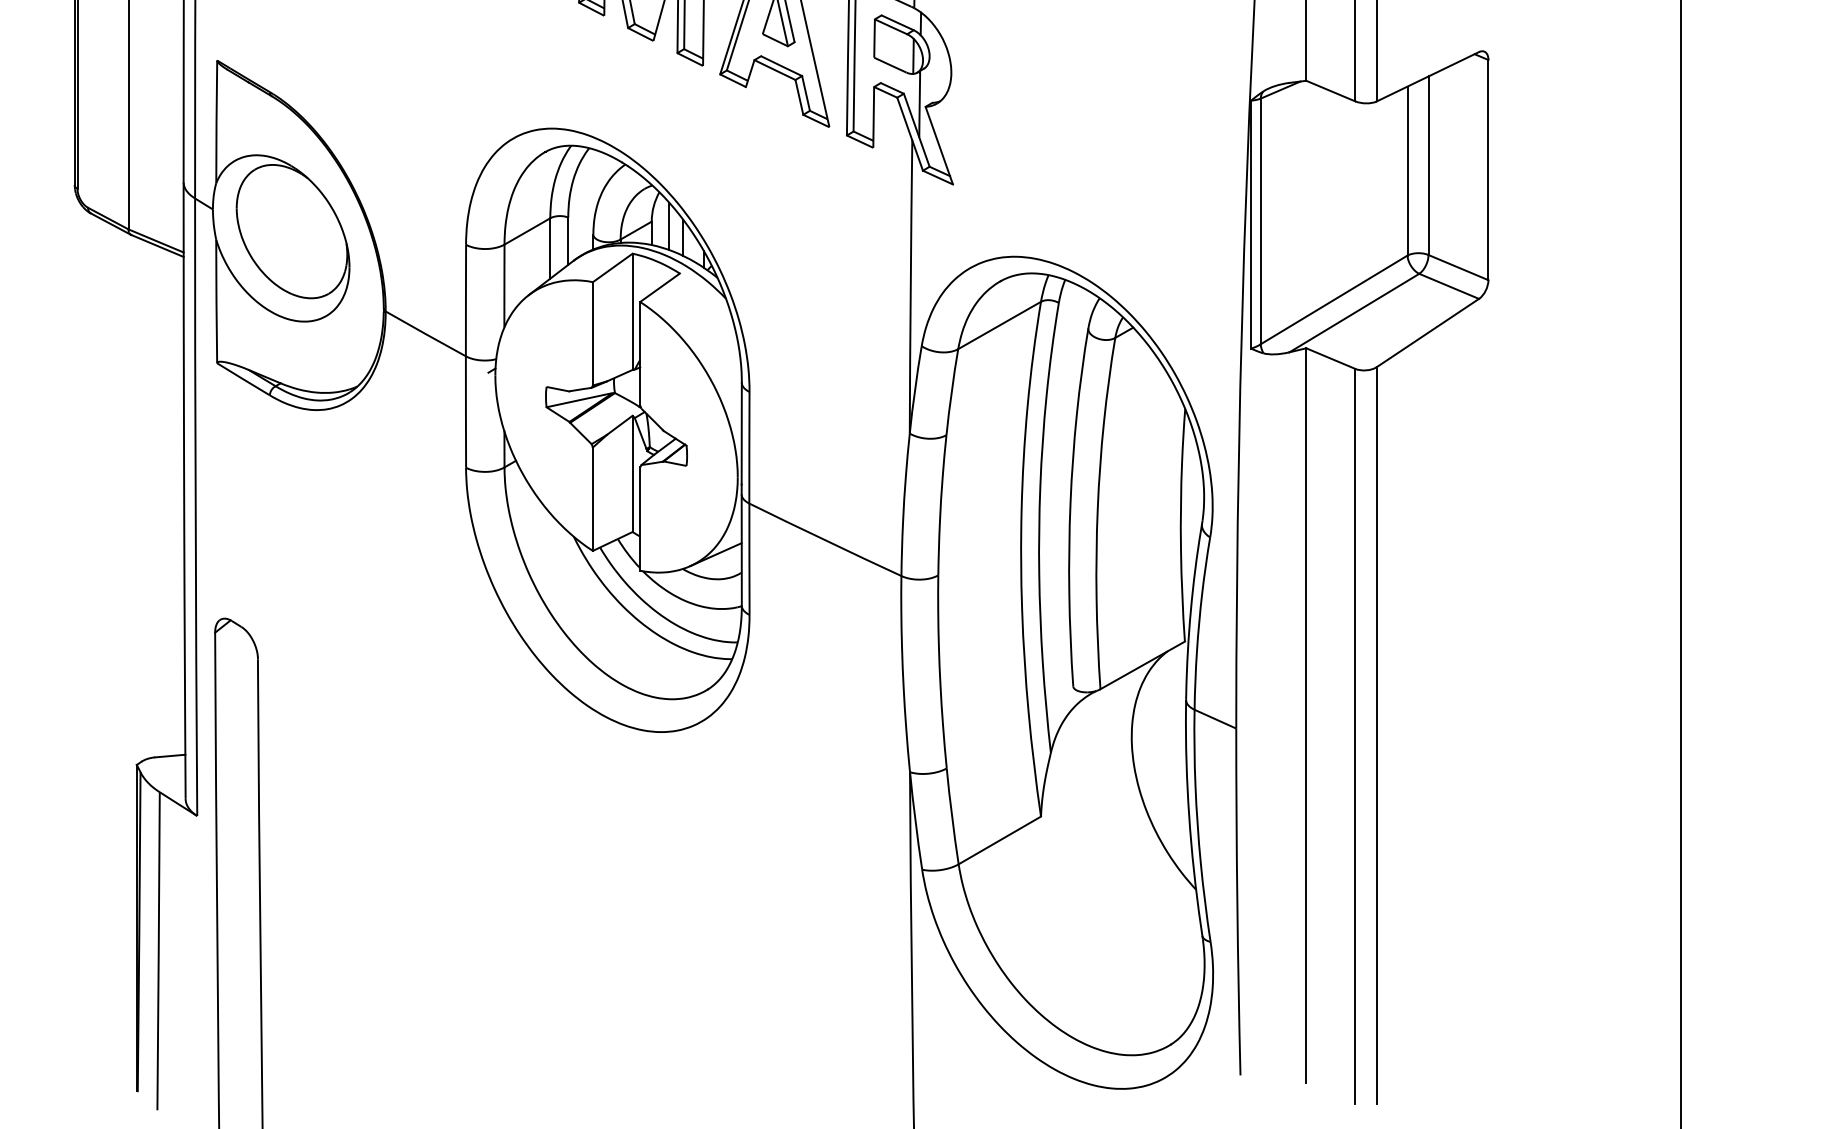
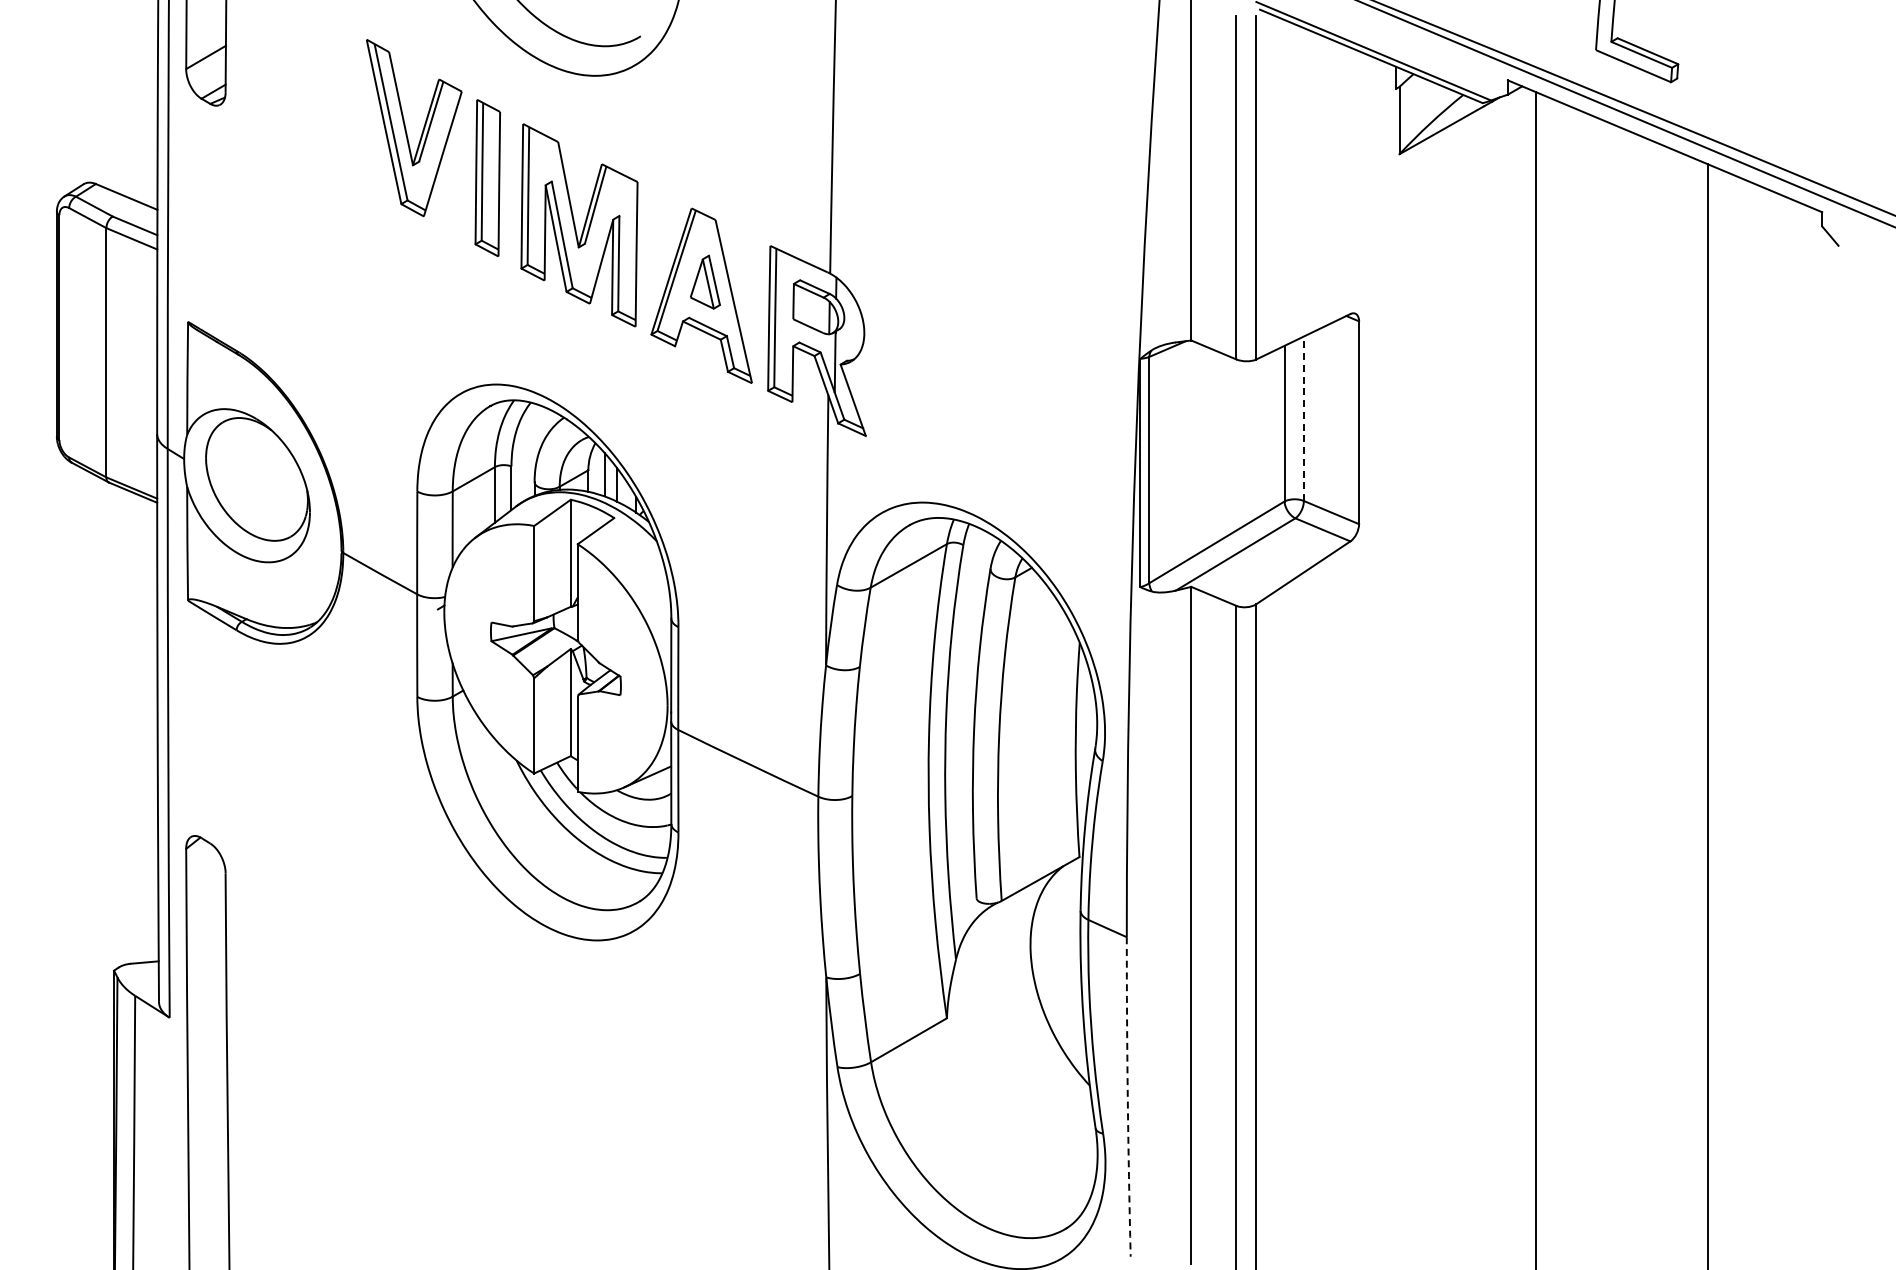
line: (1428, 165) -> (1303, 418), solid -> dashed
arc: (1237, 901) -> (1127, 1096), solid -> dashed

